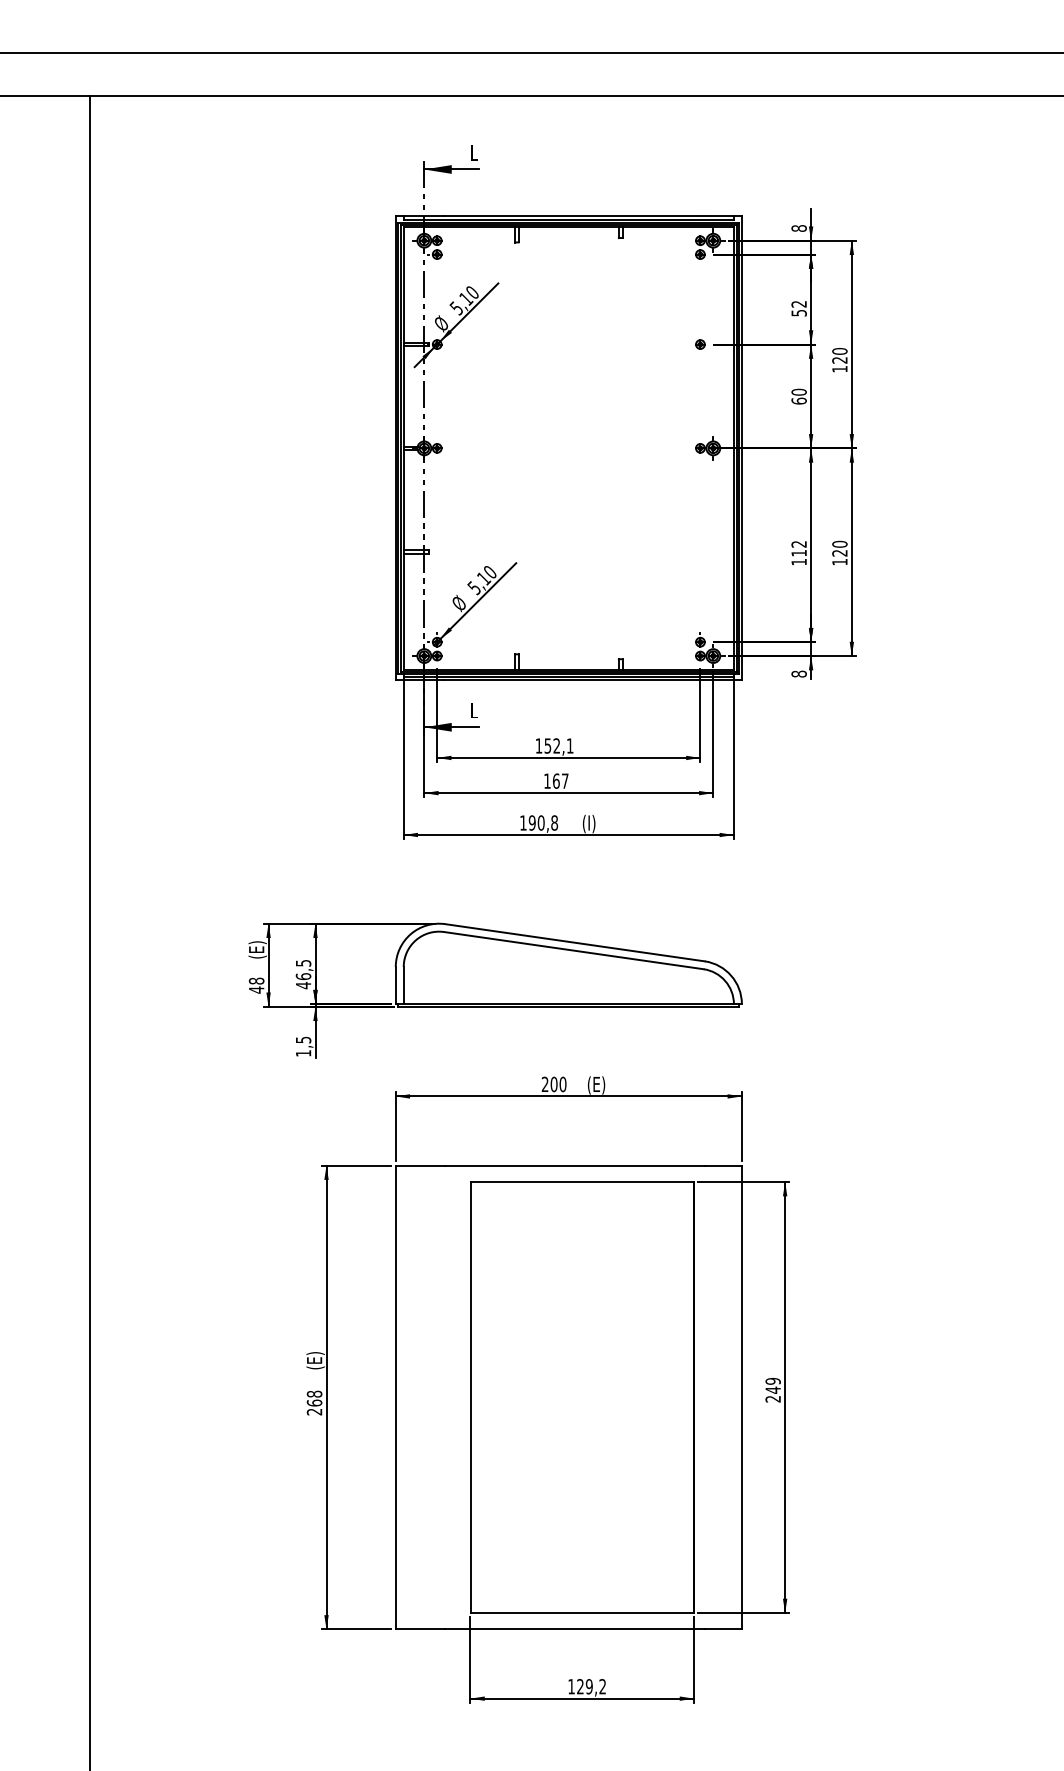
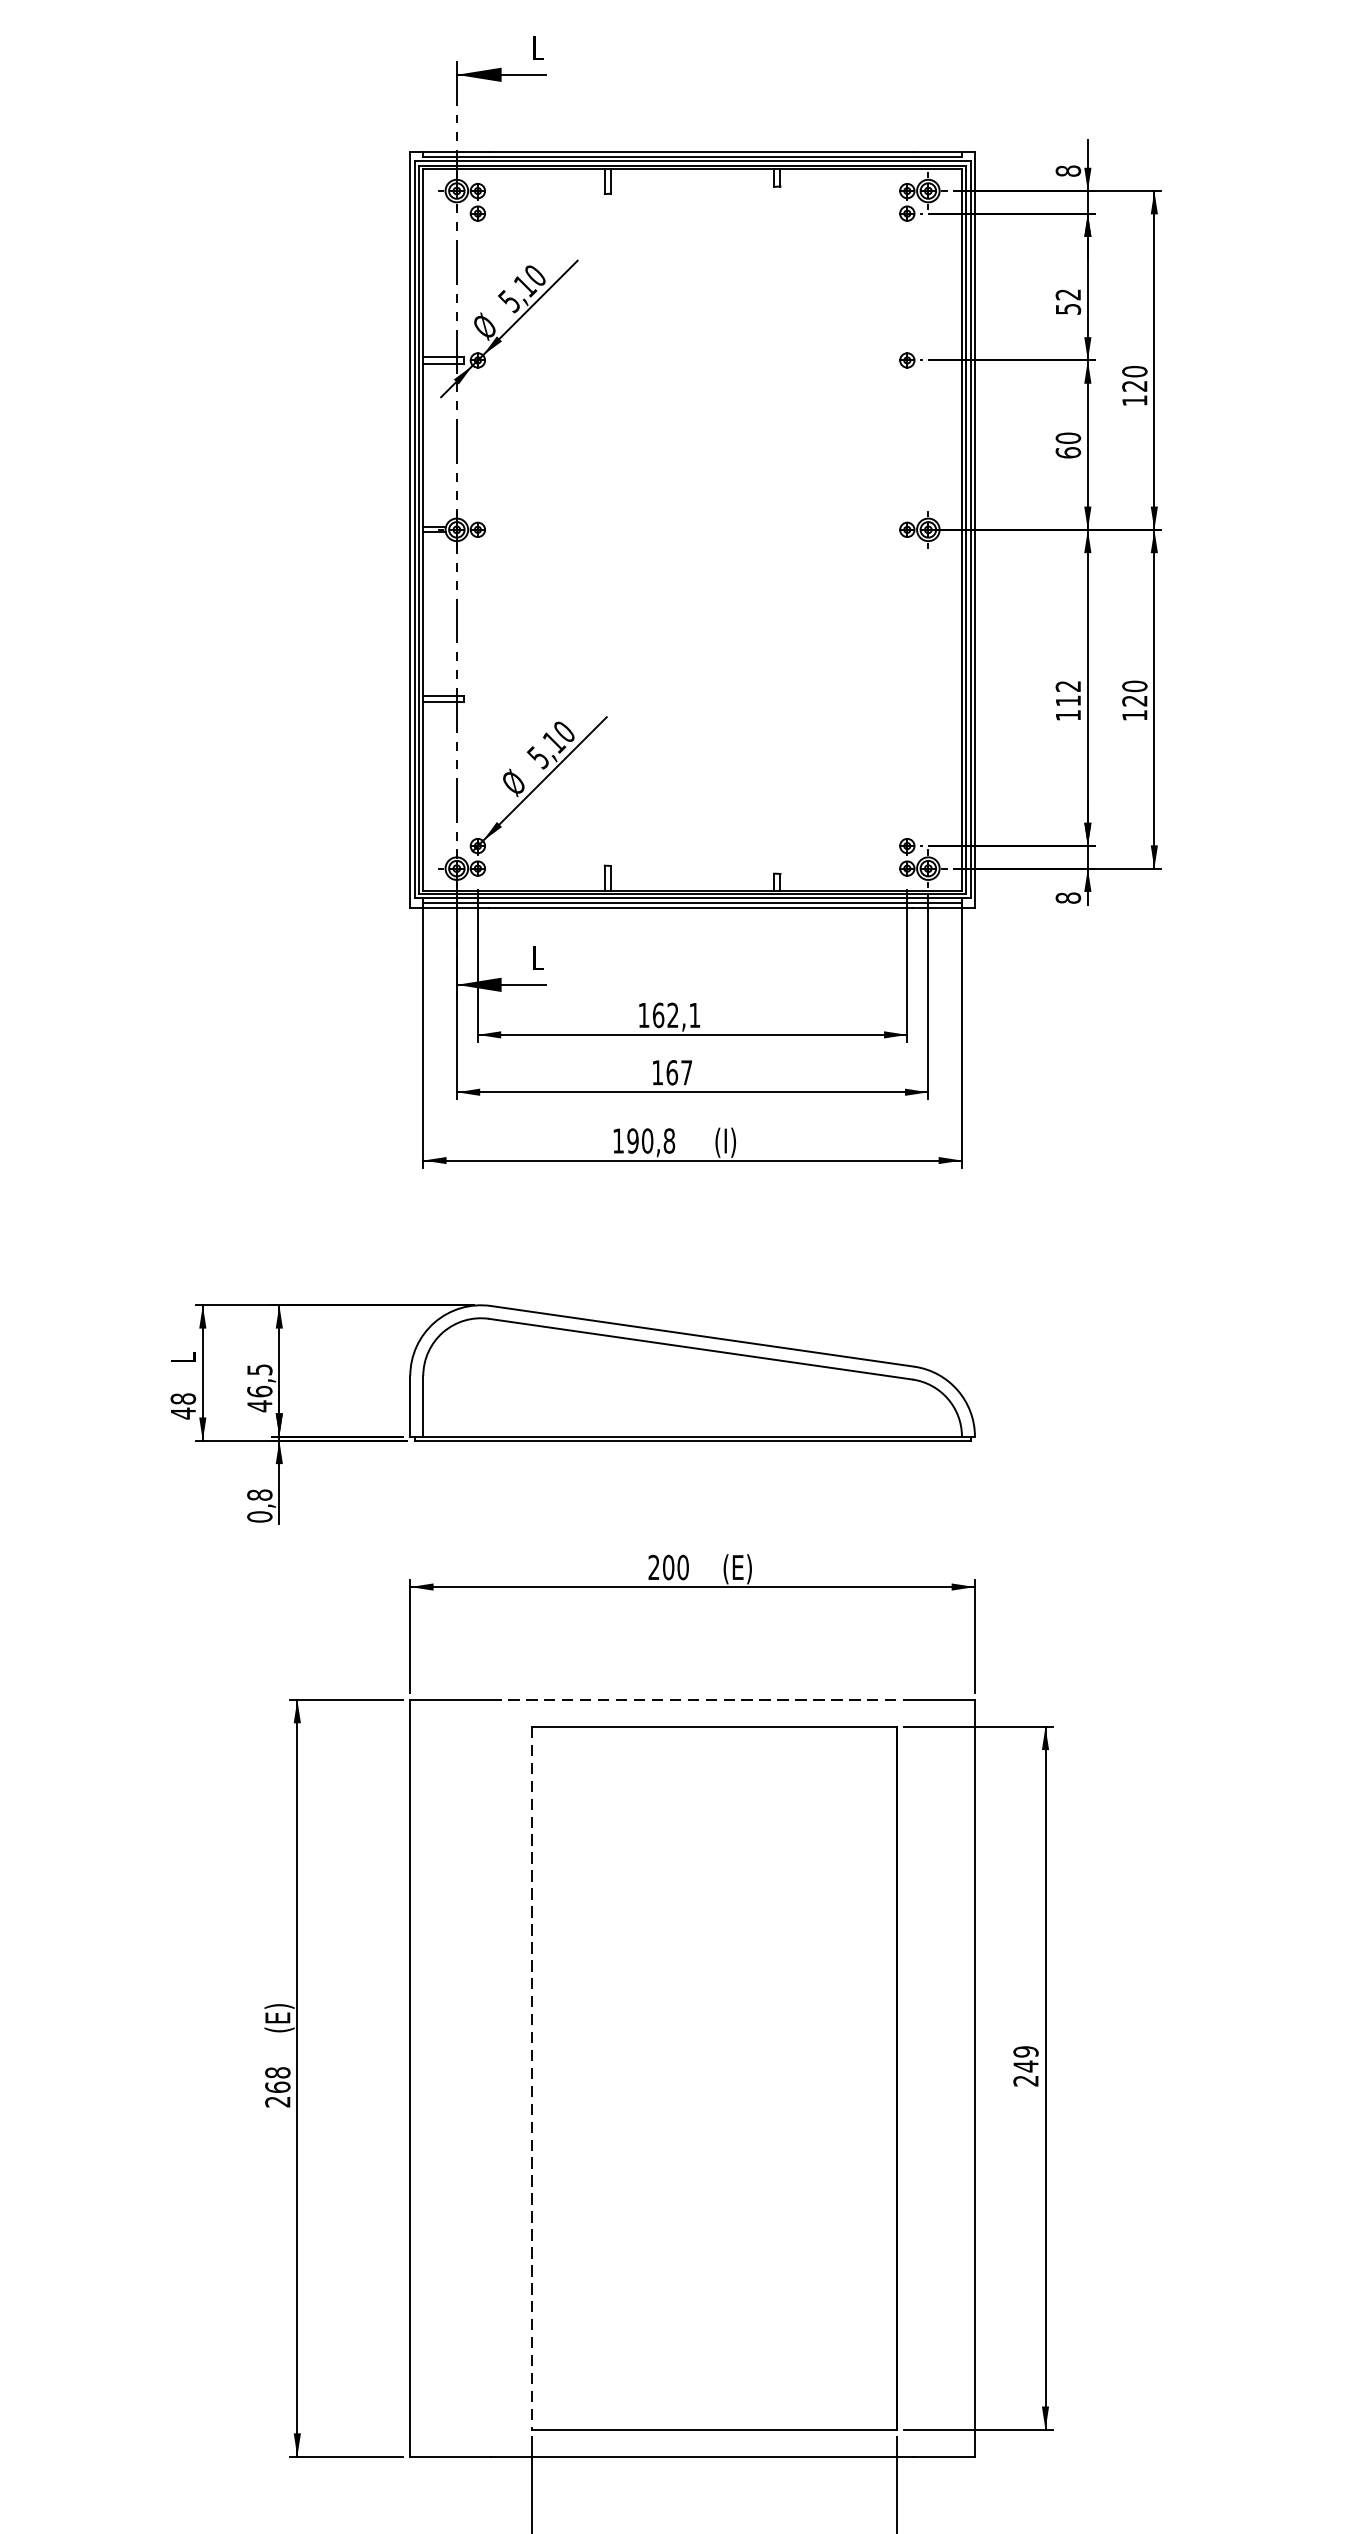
text: (547, 745) -> (657, 1014), 152,1 -> 162,1
text: (257, 949) -> (184, 1347), (E) -> L
text: (303, 1046) -> (259, 1505), 1,5 -> 0,8
line: (574, 1165) -> (701, 1699), solid -> dashed
line: (470, 1398) -> (532, 2079), solid -> dashed

